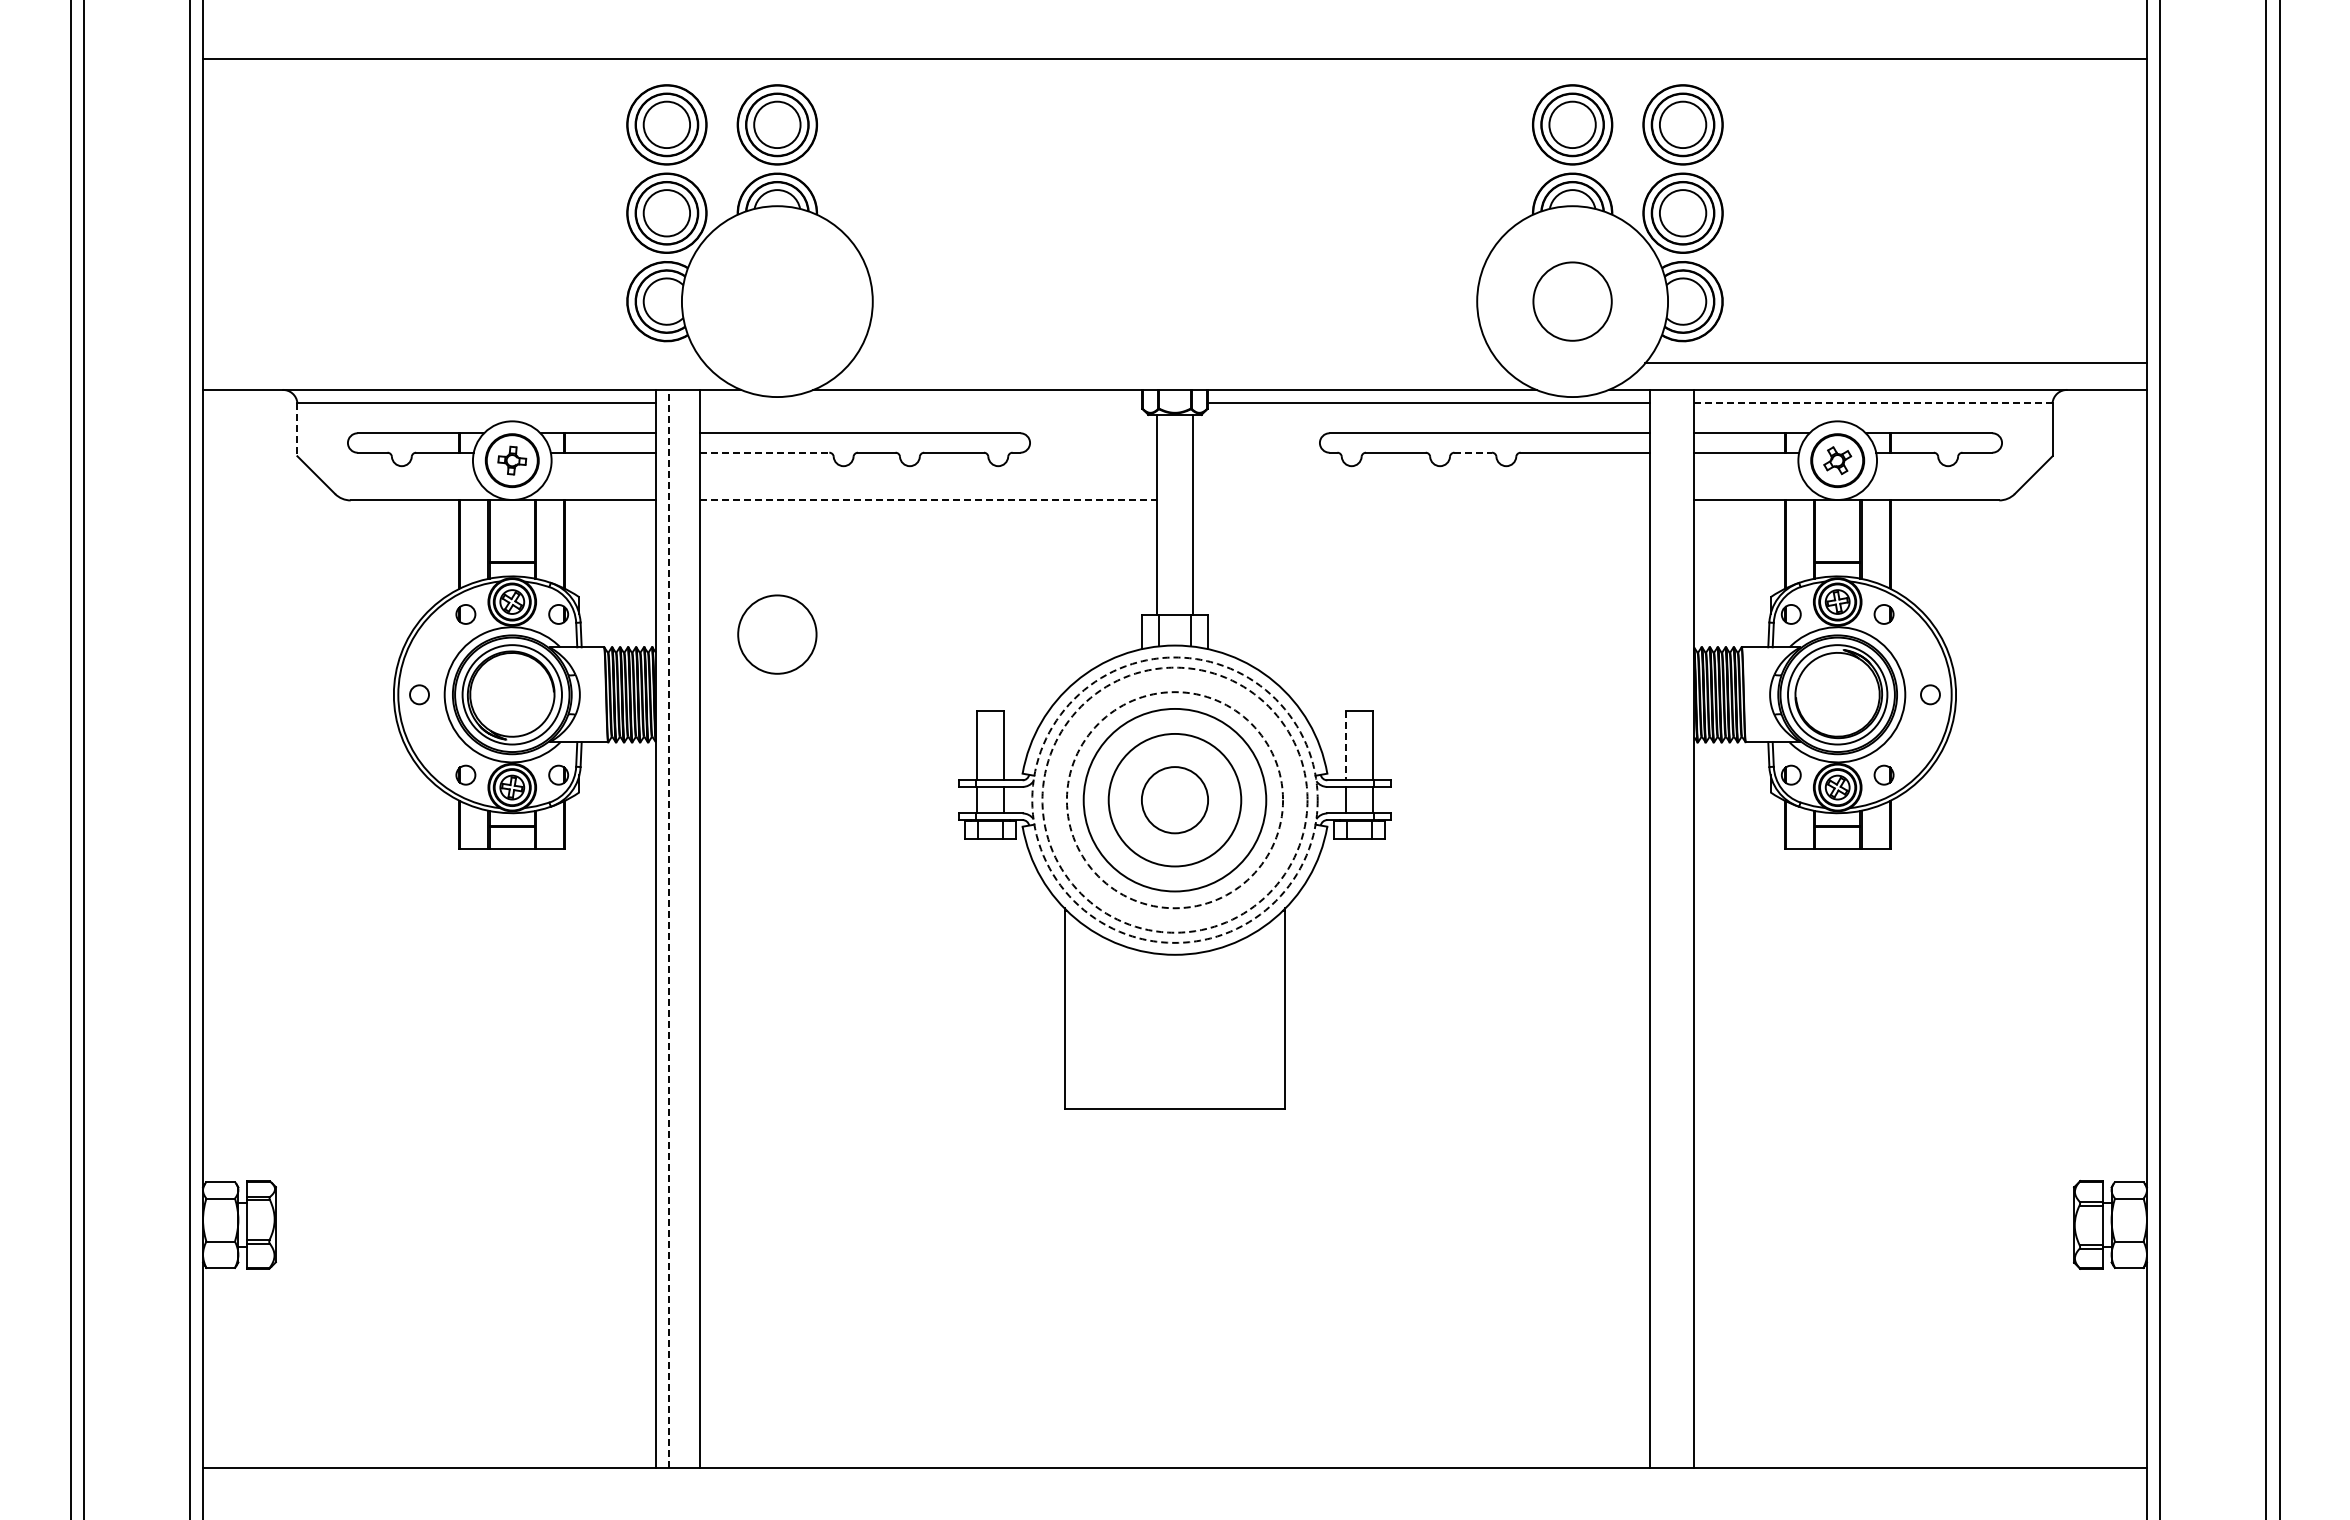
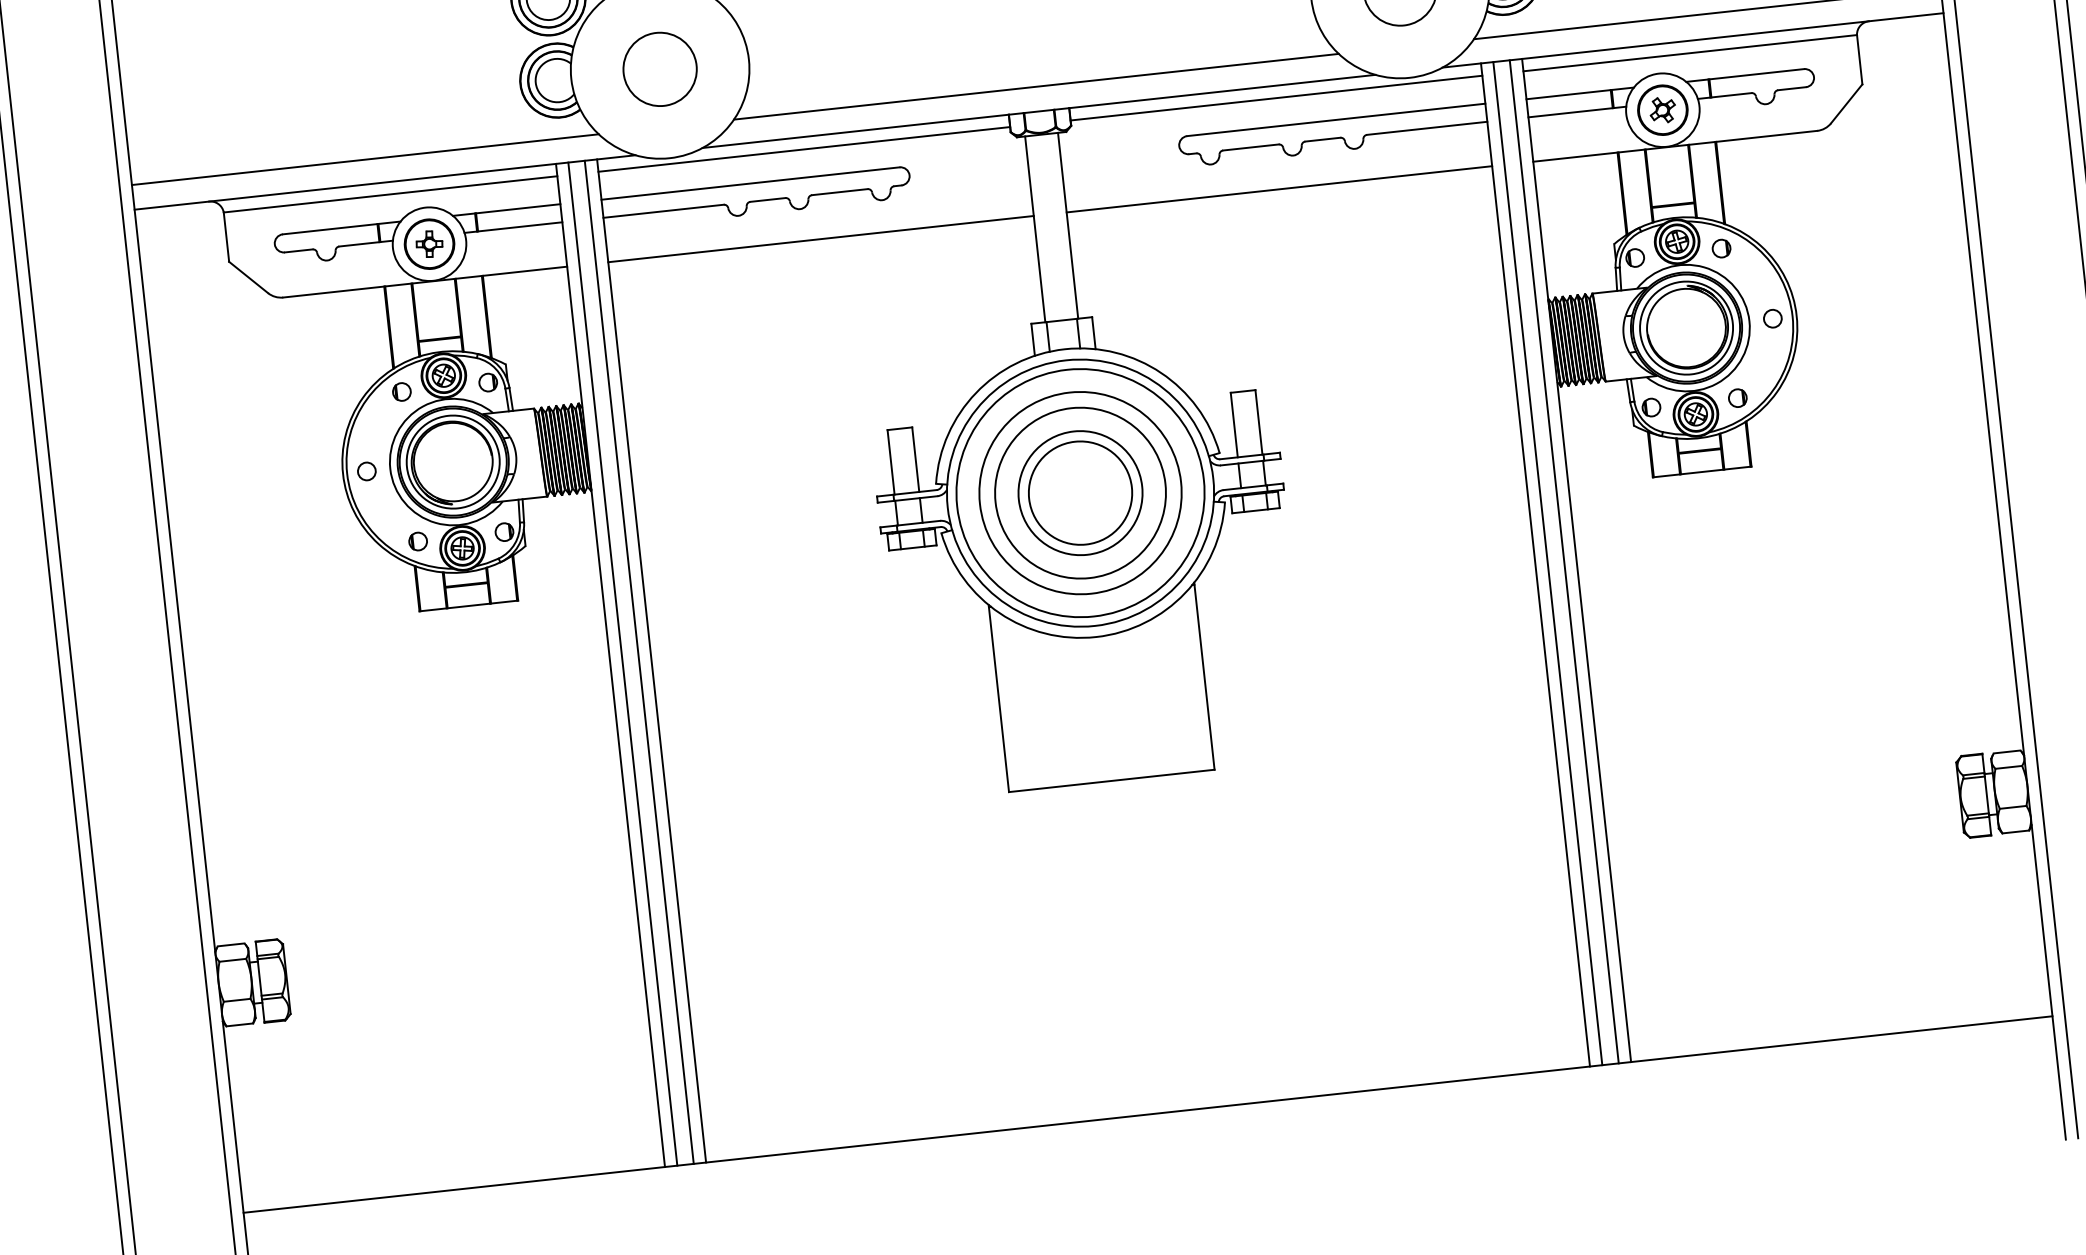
line: (453, 363) -> (365, 159), added
line: (1174, 363) -> (1035, 86), added
line: (921, 403) -> (804, 149), added
line: (1873, 403) -> (1690, 53), dashed -> solid
line: (297, 429) -> (226, 236), dashed -> solid
line: (764, 452) -> (663, 211), dashed -> solid
line: (1473, 452) -> (1323, 139), dashed -> solid
line: (928, 500) -> (820, 239), dashed -> solid
line: (1420, 500) -> (1278, 189), added
circle: (777, 634) -> (660, 69), moved
line: (1346, 745) -> (1234, 424), dashed -> solid
circle: (1174, 799) -> (1080, 492), dashed -> solid
circle: (1174, 799) -> (1080, 492), dashed -> solid
circle: (1174, 799) -> (1080, 492), size x1.67
circle: (1174, 800) -> (1080, 493), dashed -> solid
line: (669, 928) -> (623, 663), dashed -> solid
line: (686, 928) -> (638, 661), added
line: (1663, 928) -> (1548, 563), added
line: (1680, 928) -> (1563, 561), added

